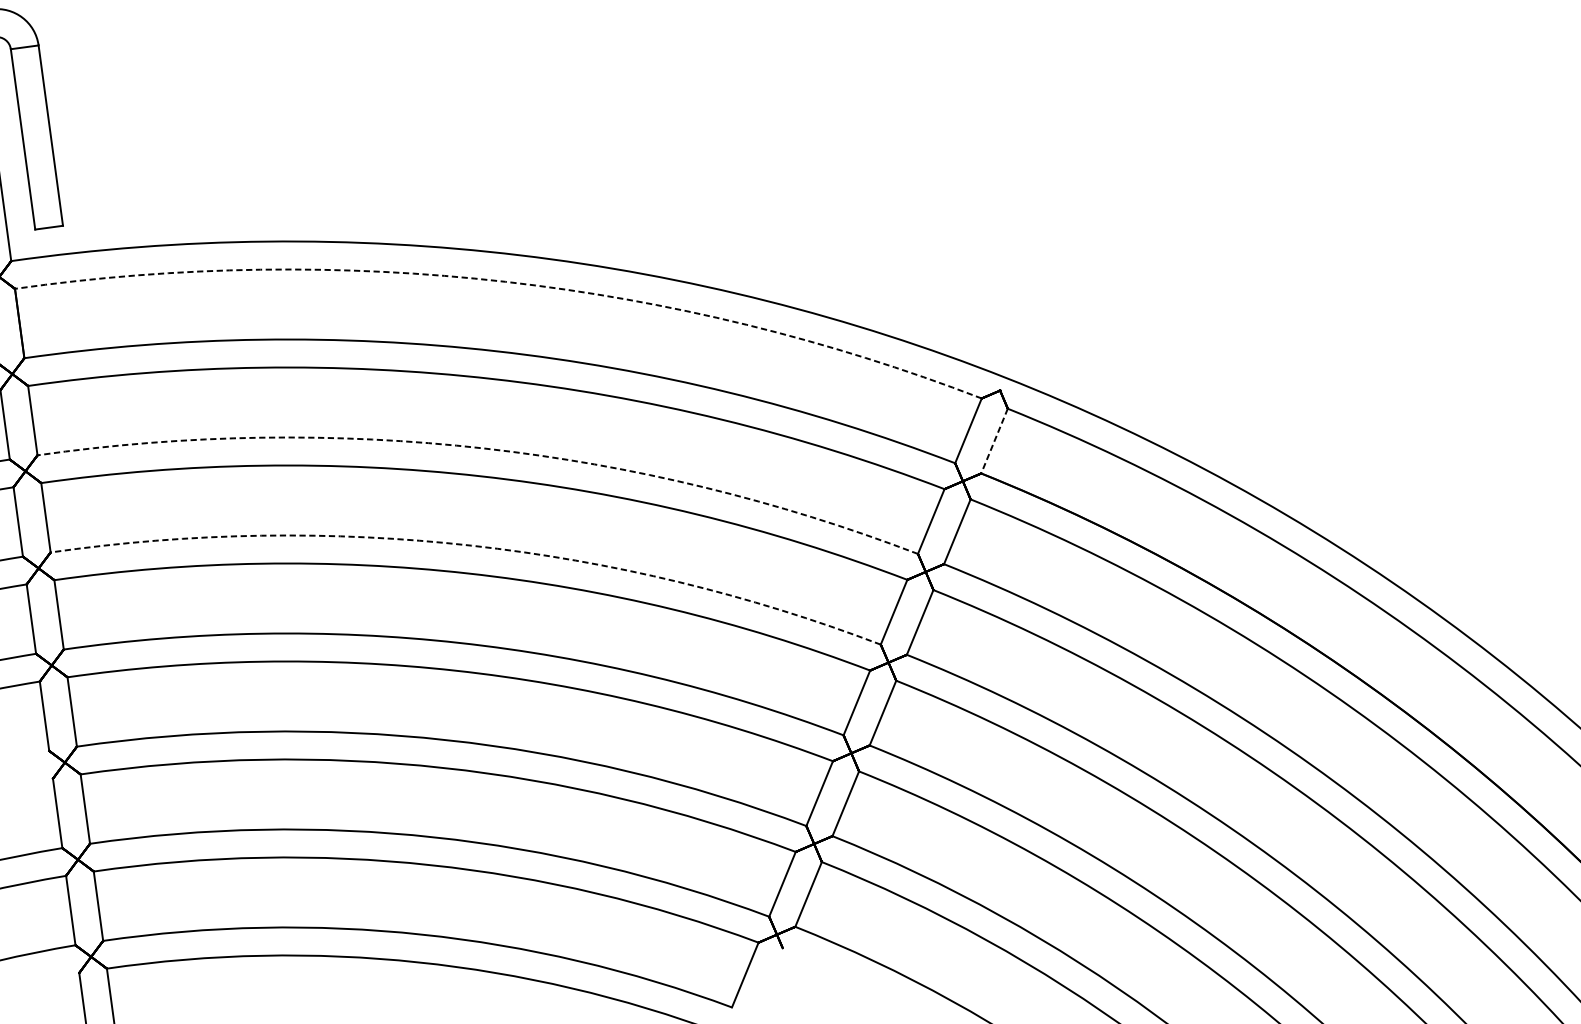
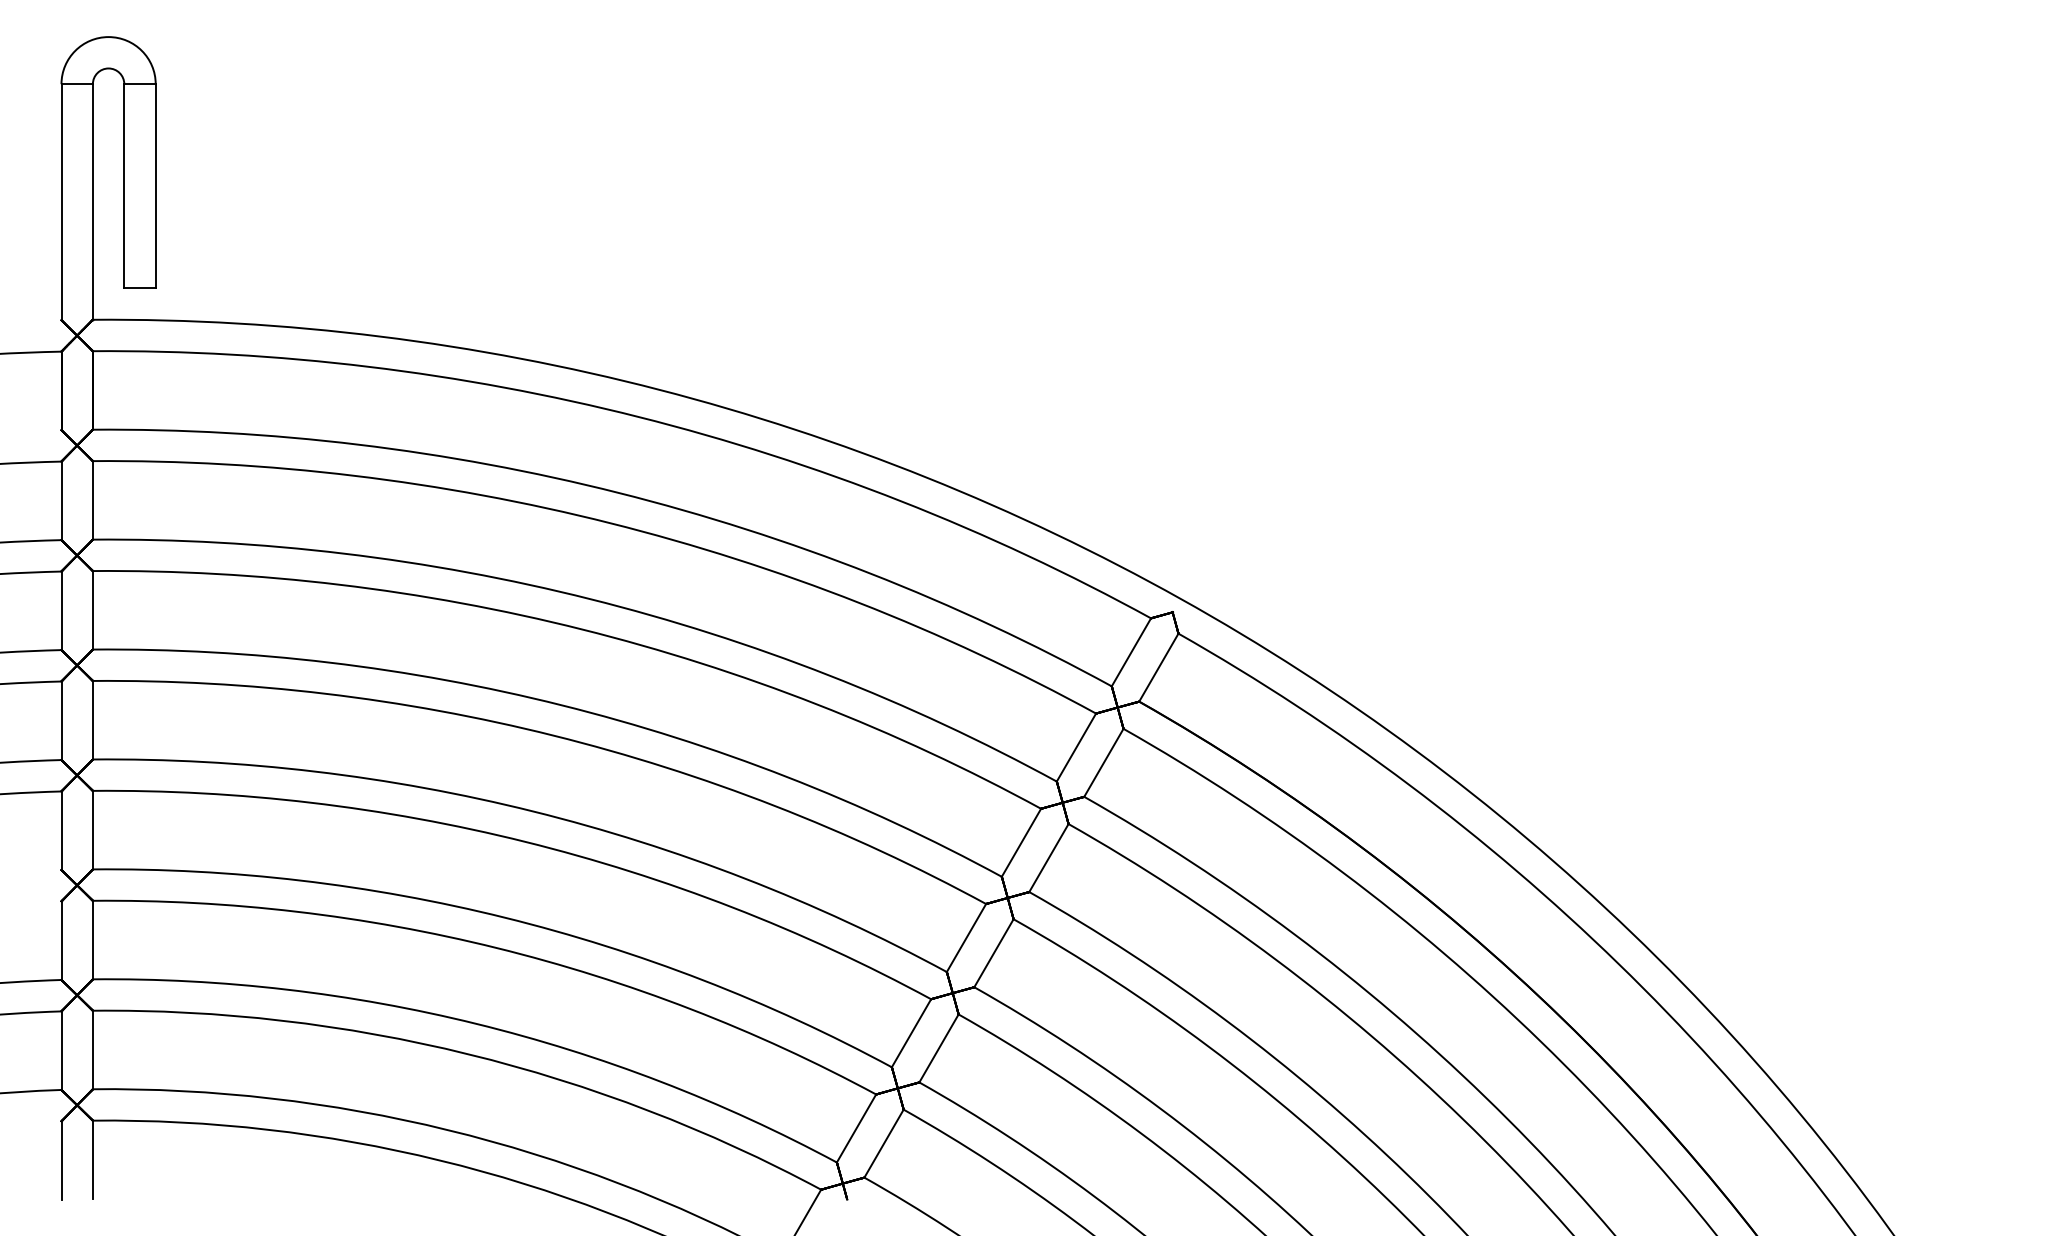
arc: (505, 282) -> (639, 417), dashed -> solid
line: (994, 441) -> (1158, 668), dashed -> solid
arc: (484, 448) -> (590, 599), dashed -> solid
arc: (471, 545) -> (561, 705), dashed -> solid

